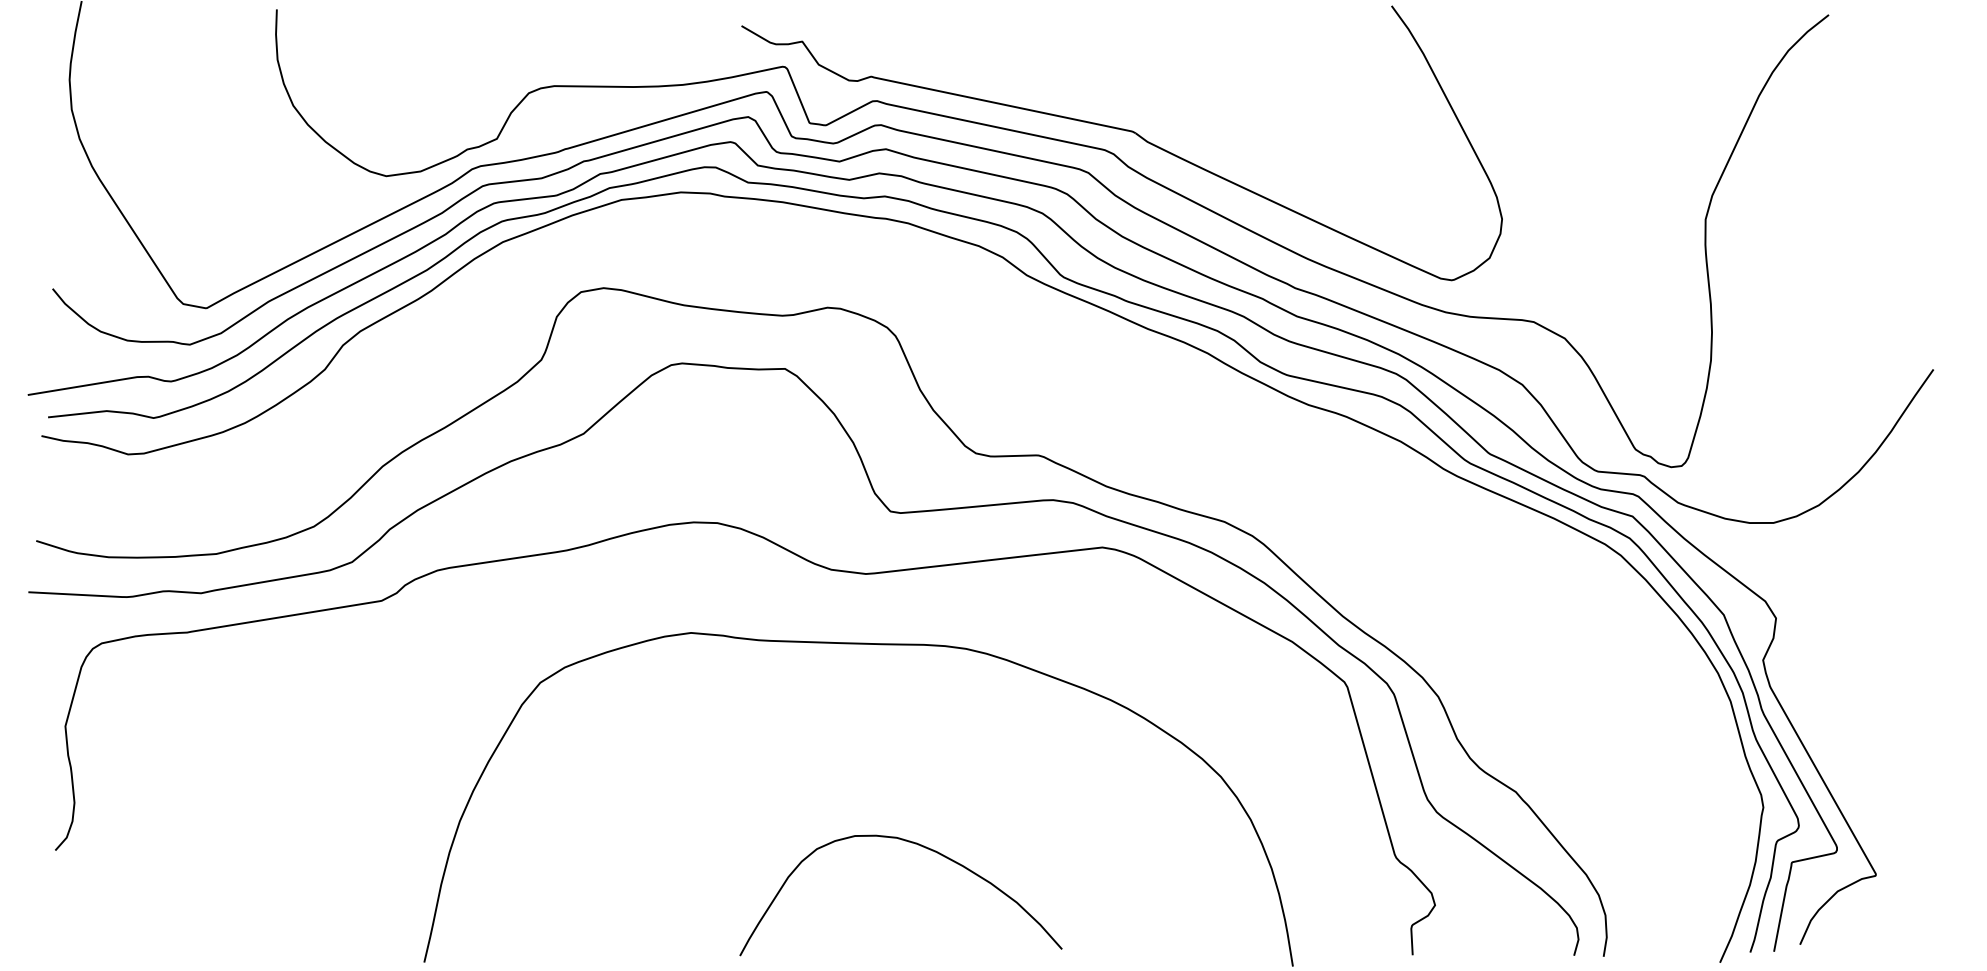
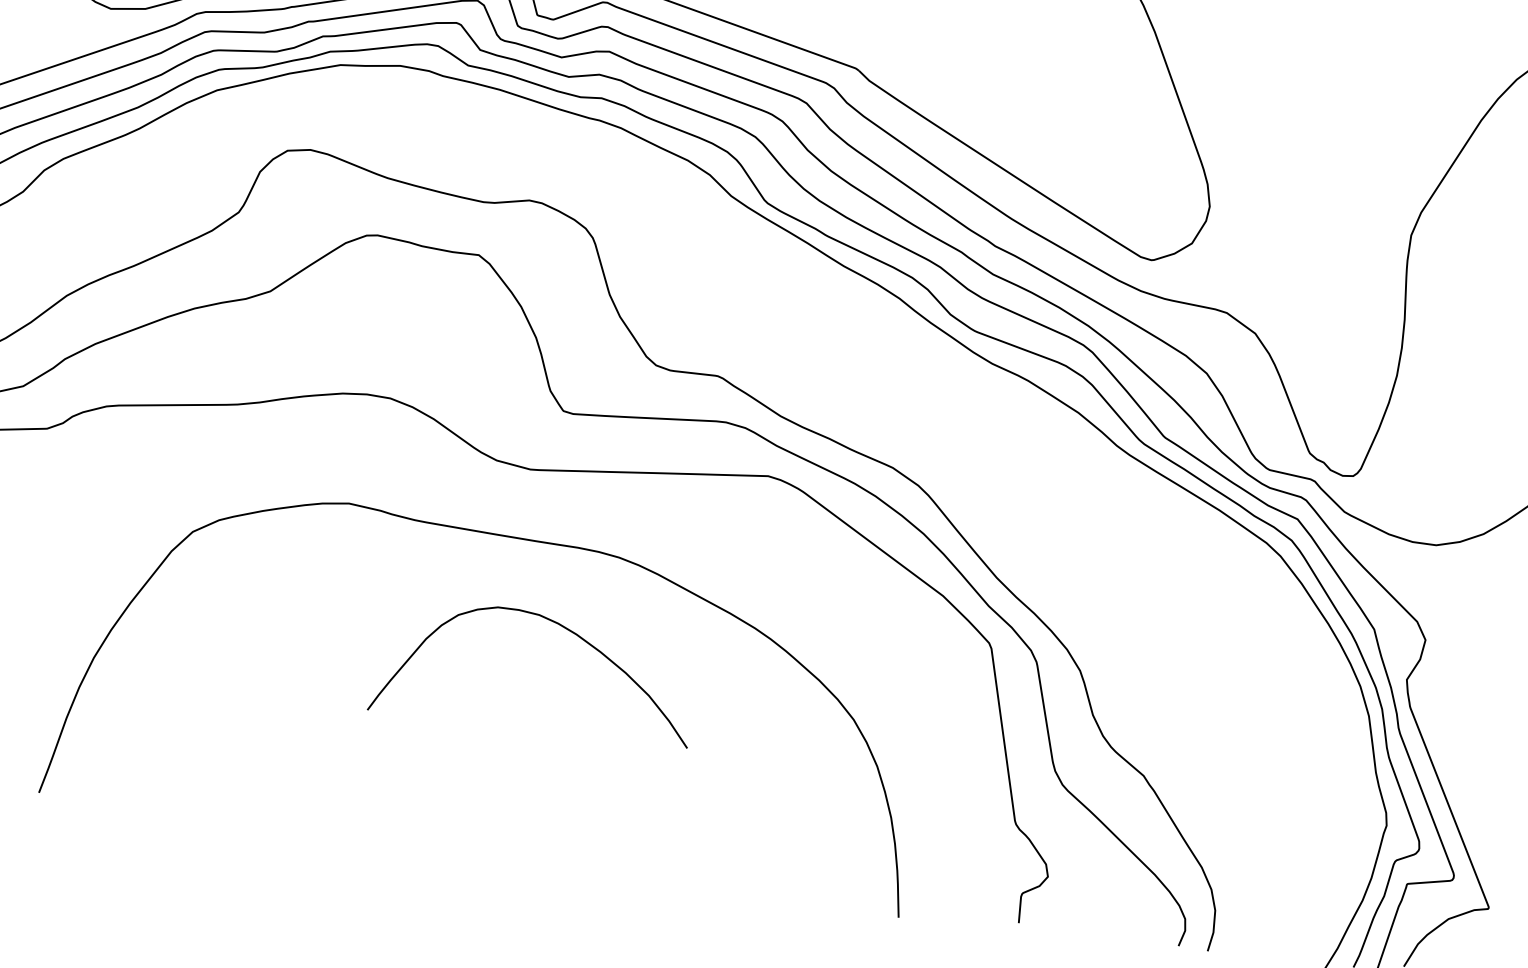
curve: (920, 846) -> (561, 626), moved

